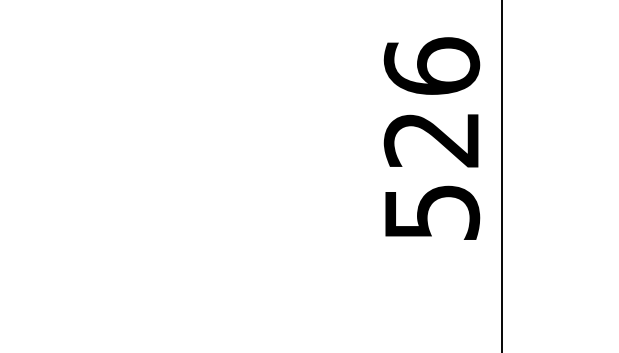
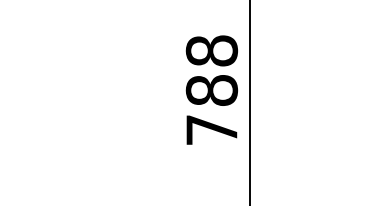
text: (431, 137) -> (211, 89), 526 -> 788

